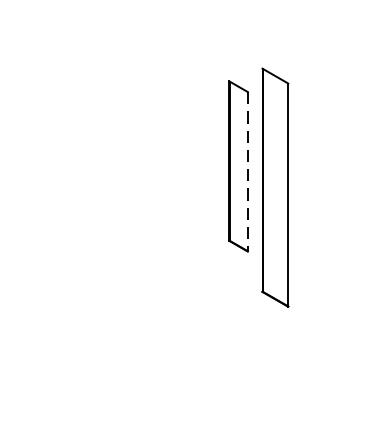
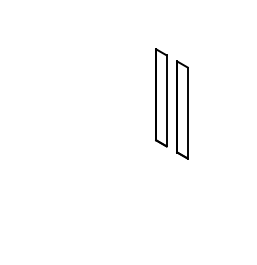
line: (247, 171) -> (166, 100), dashed -> solid
part: (275, 186) -> (182, 109), size x0.71

